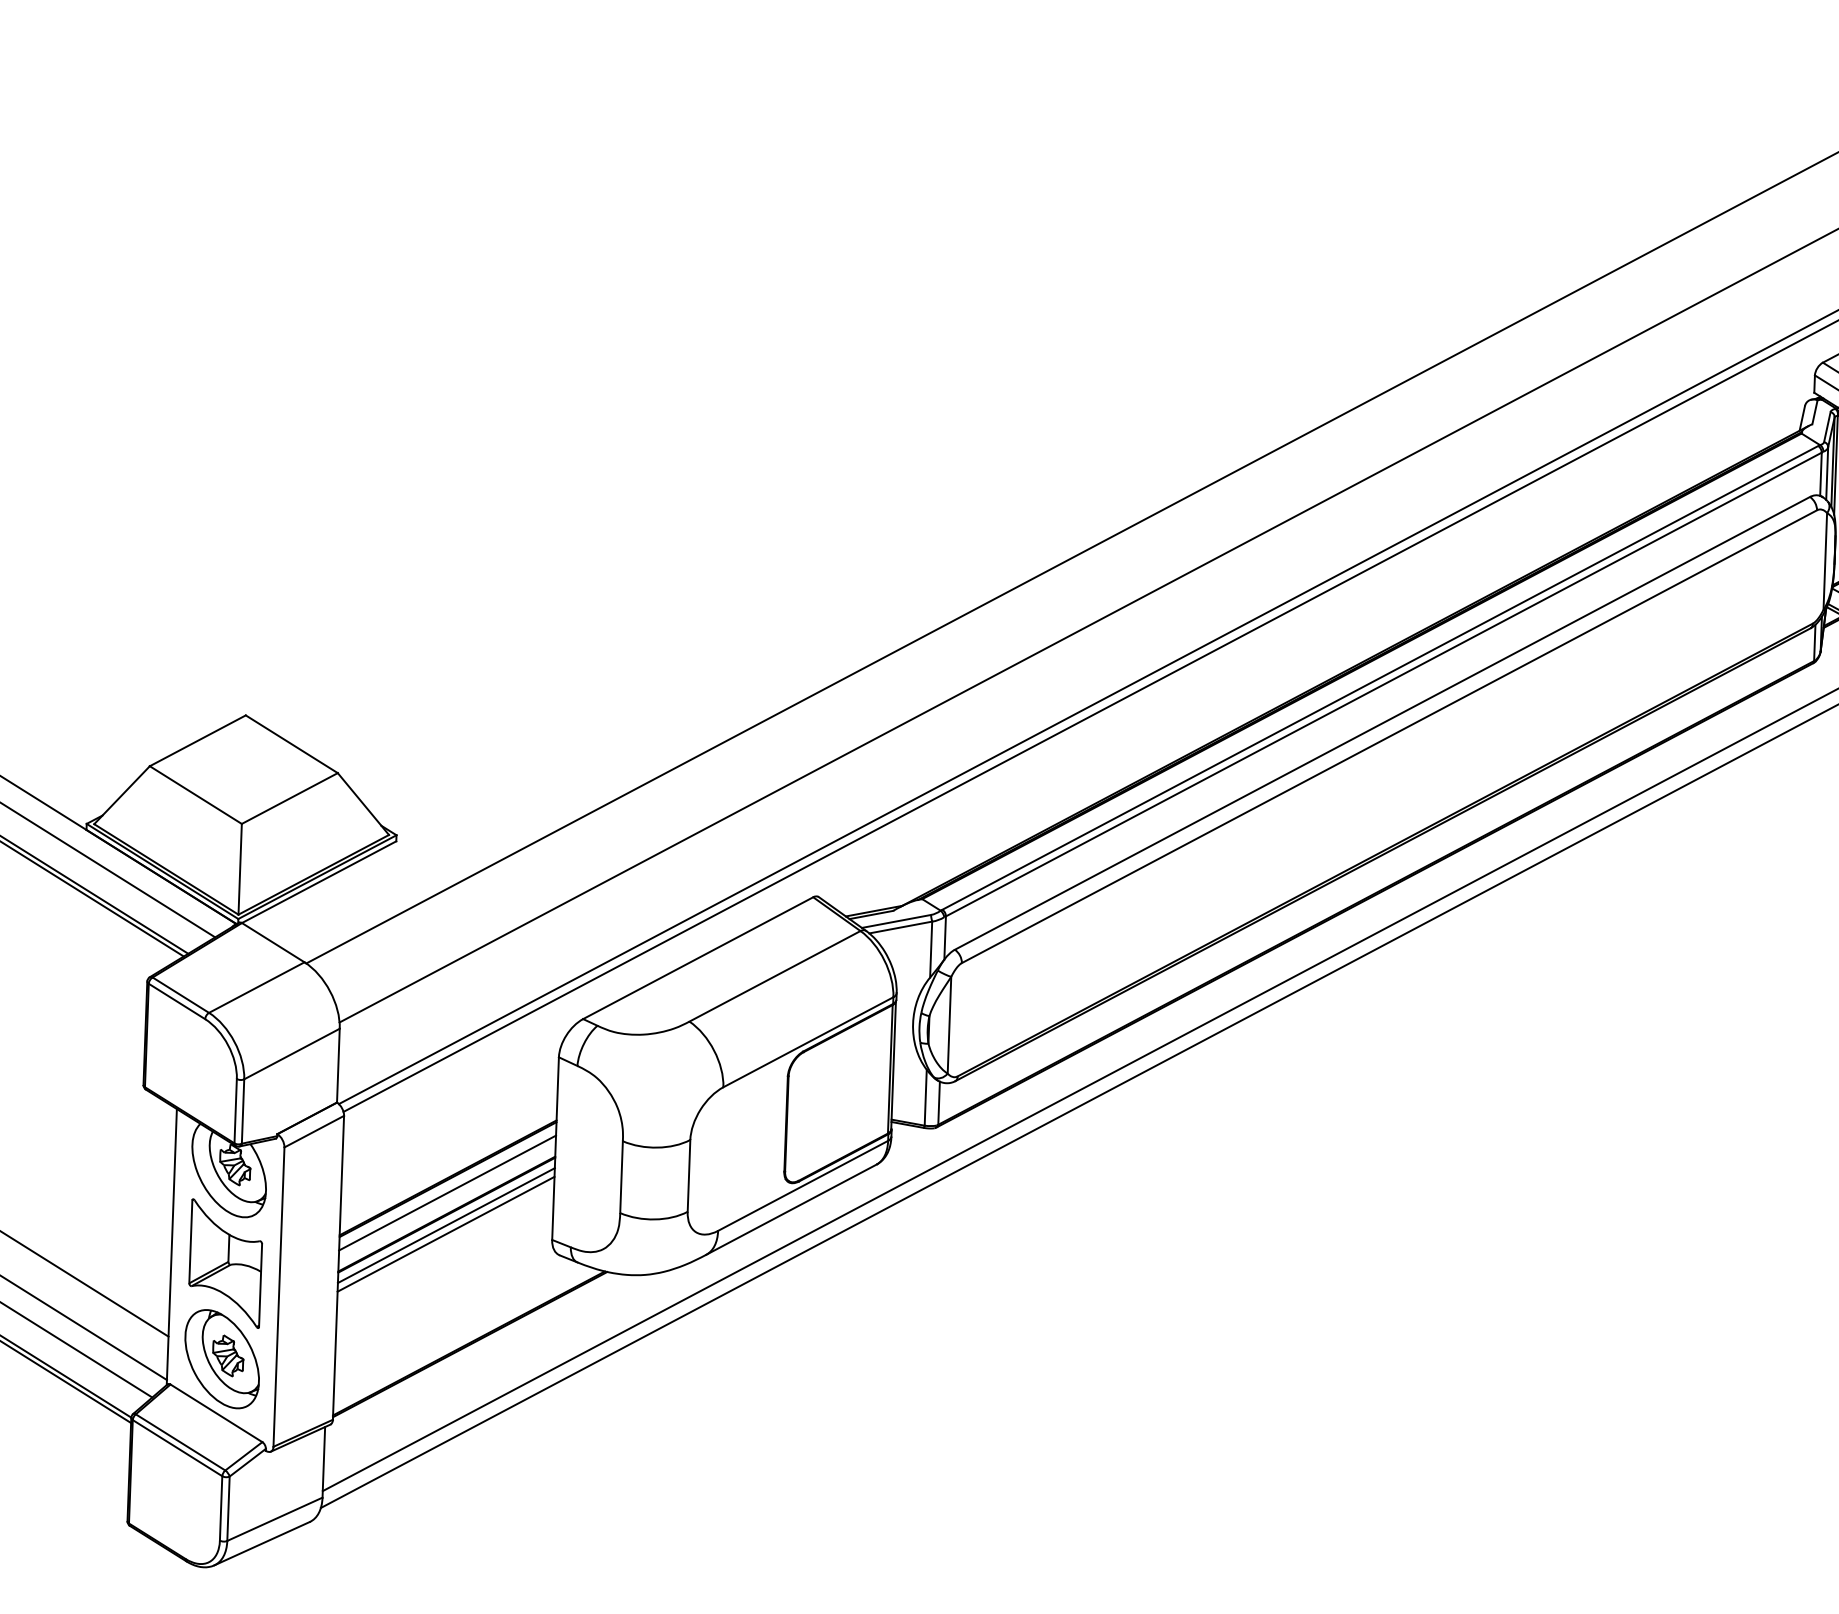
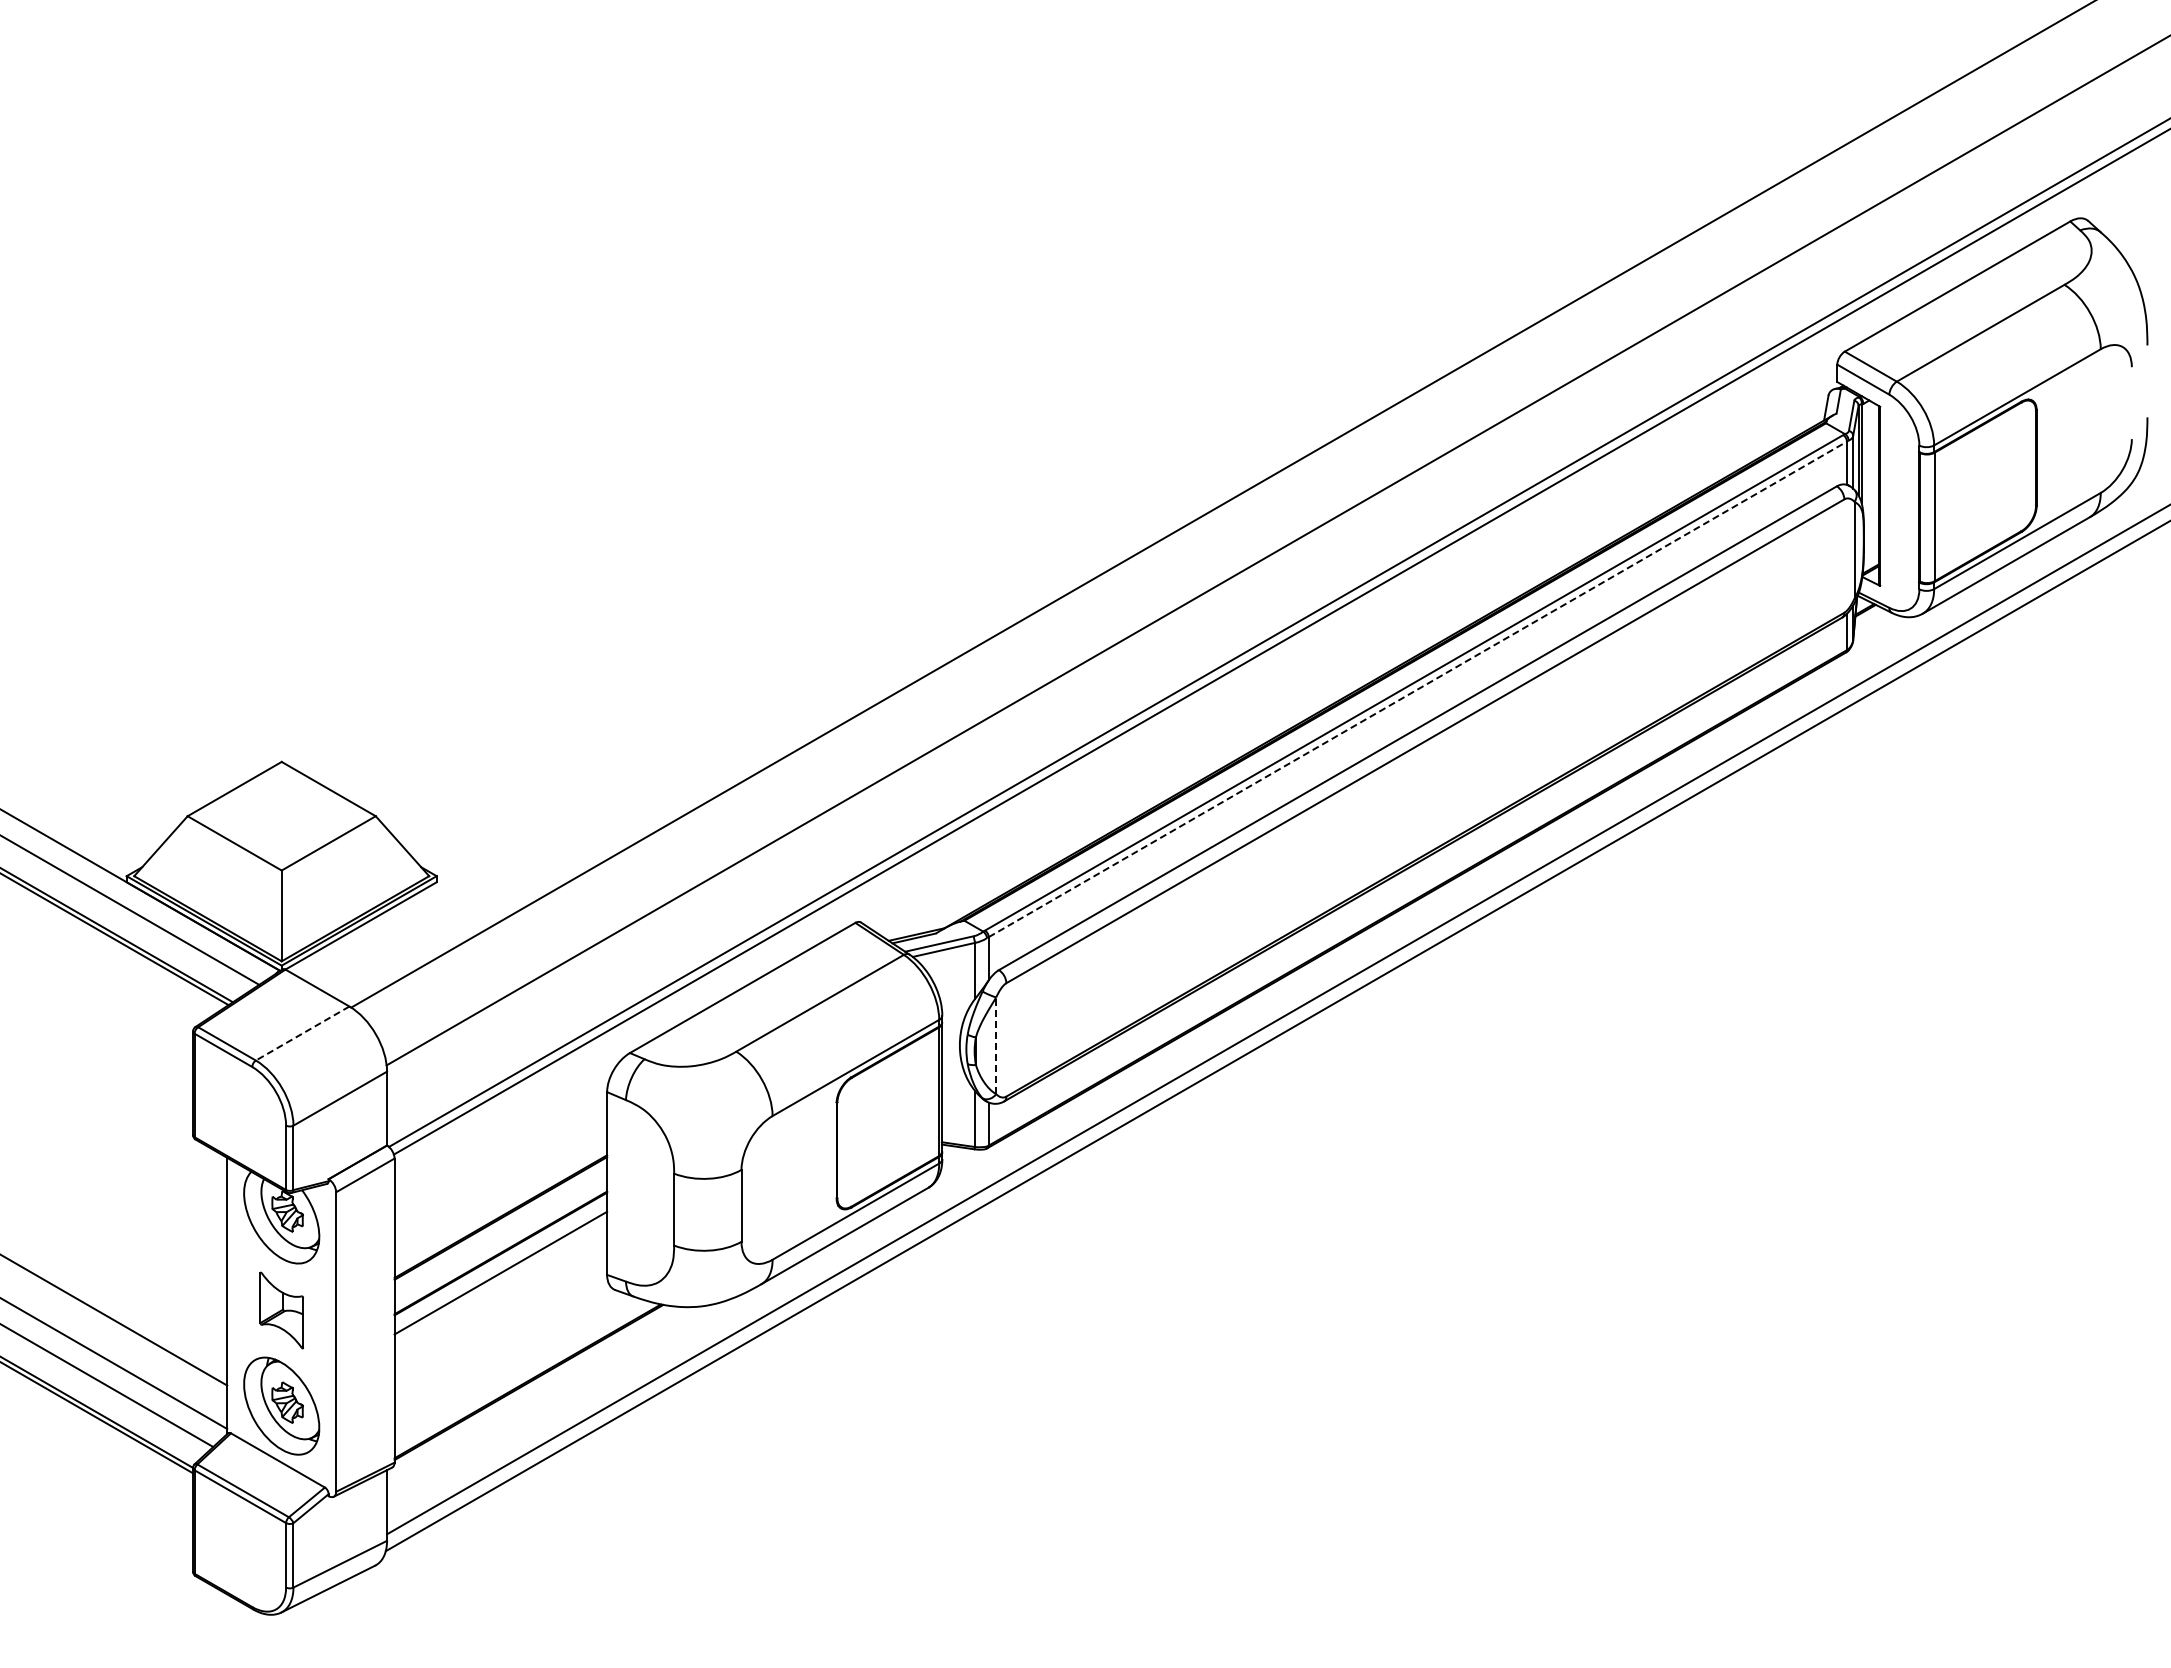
line: (1383, 684) -> (1417, 689), solid -> dashed
line: (256, 987) -> (302, 1033), solid -> dashed
line: (949, 1024) -> (996, 1045), solid -> dashed
line: (447, 1192) -> (500, 1231), removed
line: (446, 1225) -> (500, 1264), removed
part: (225, 1263) -> (281, 1310), size x0.6

